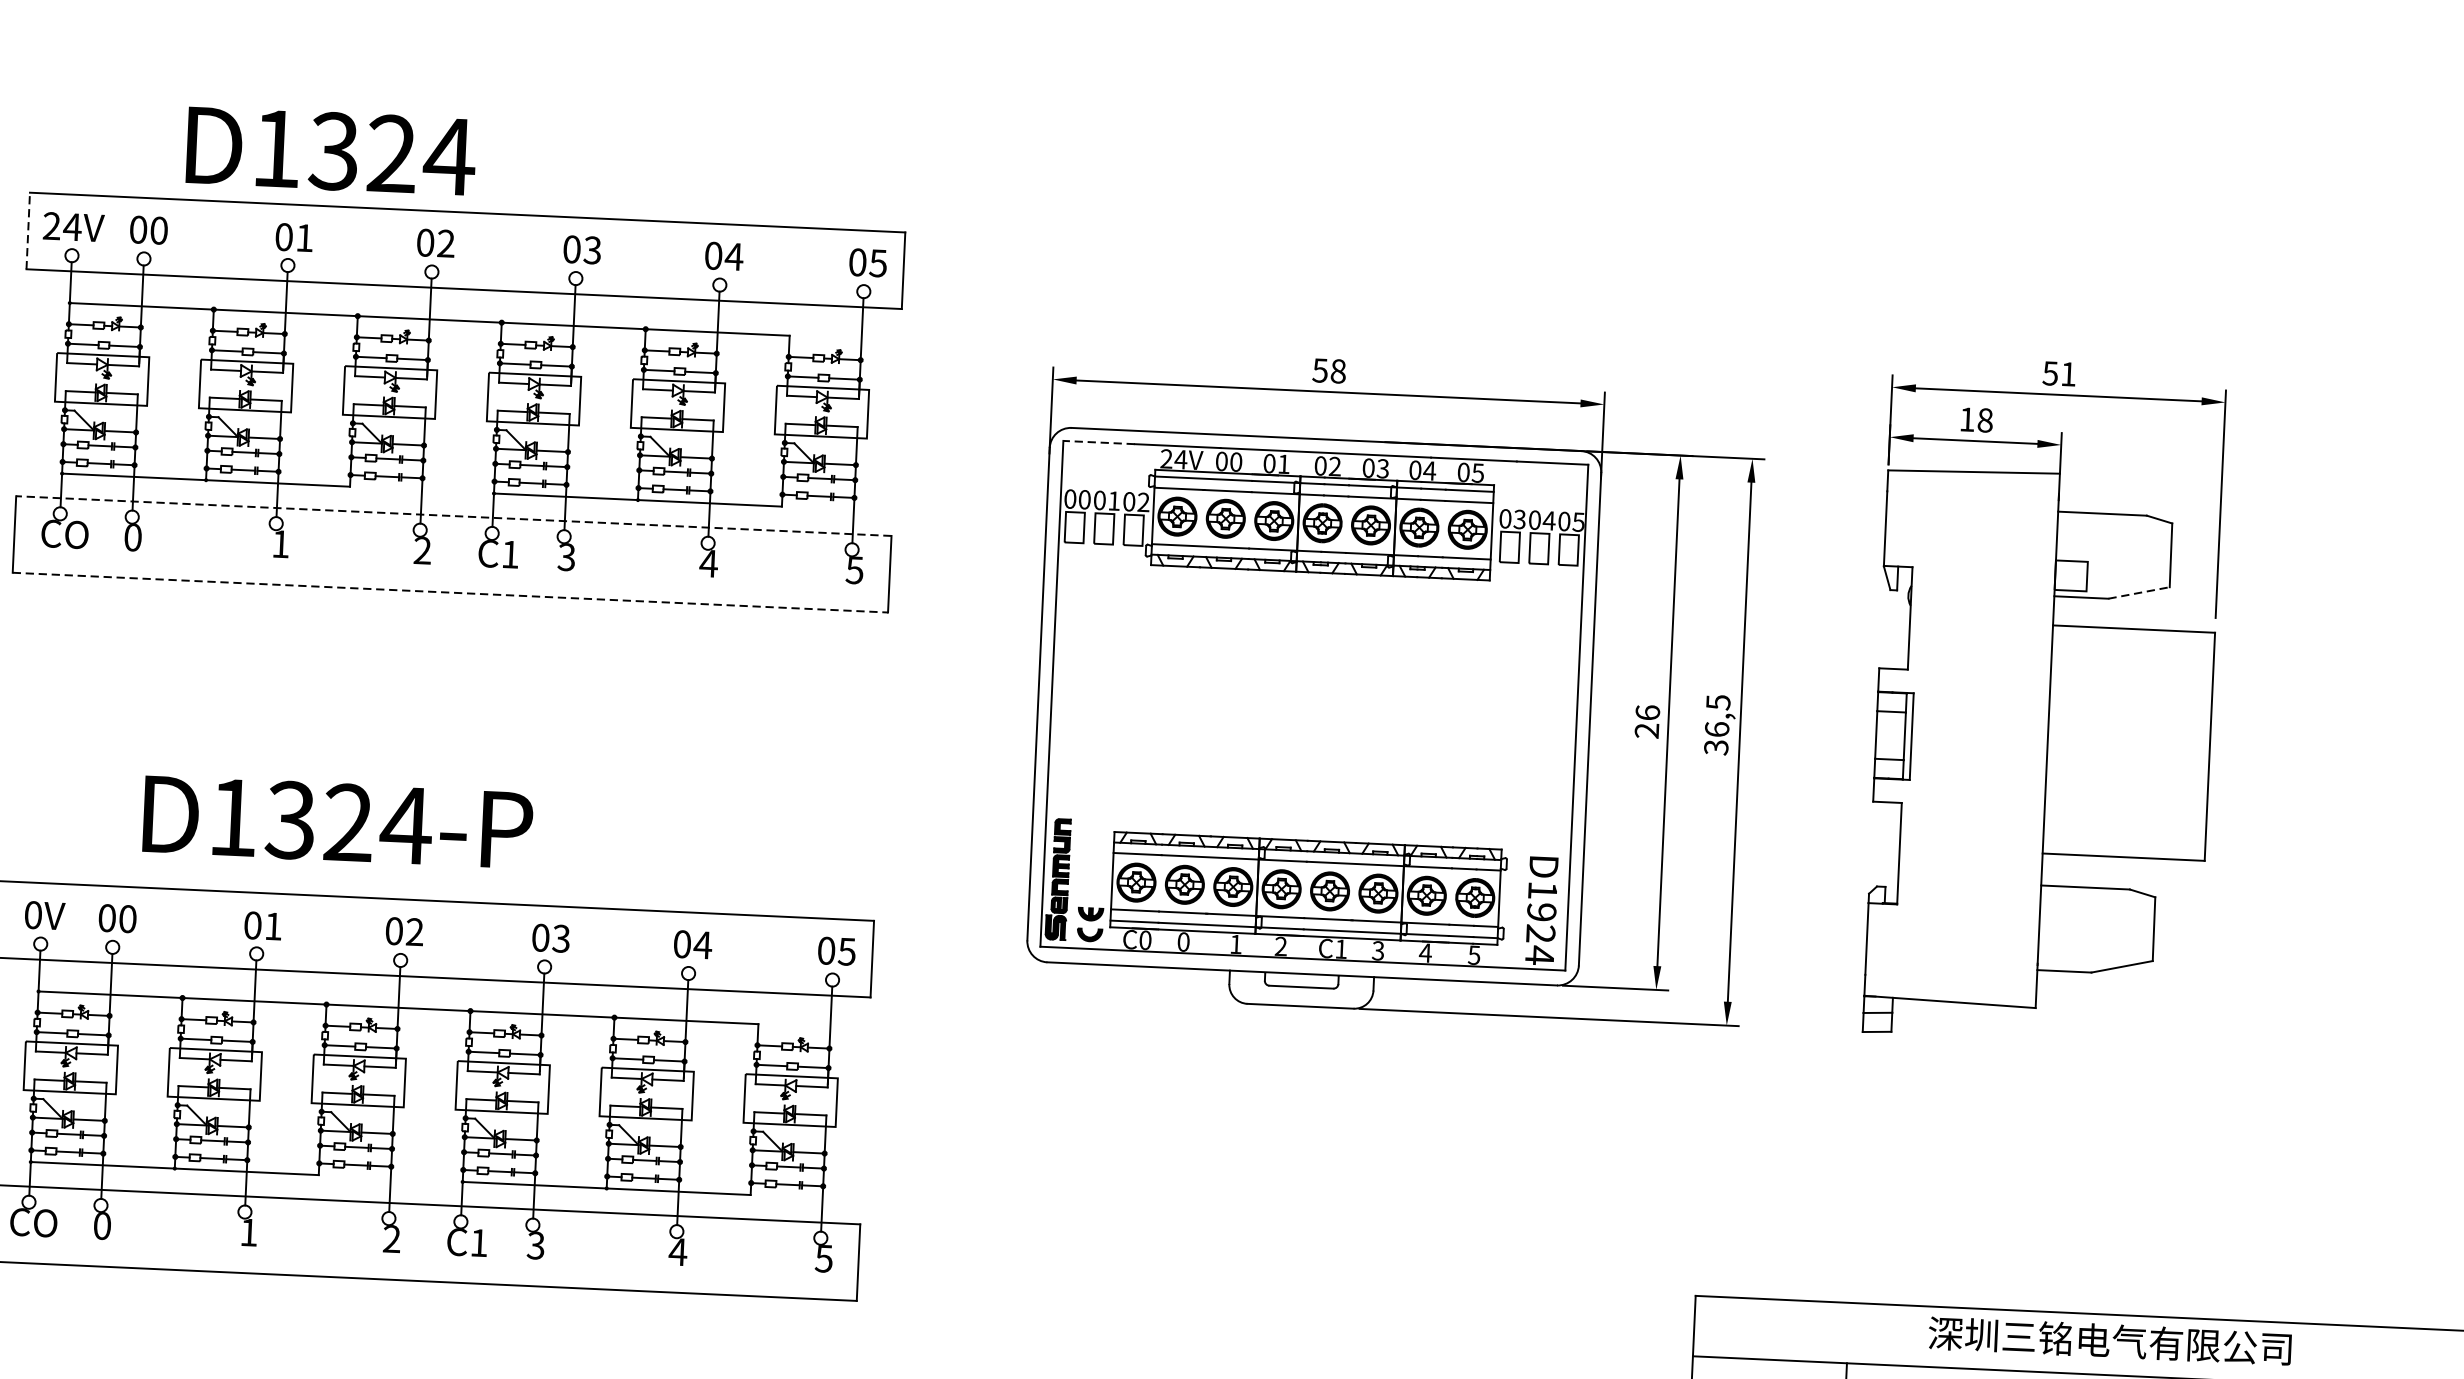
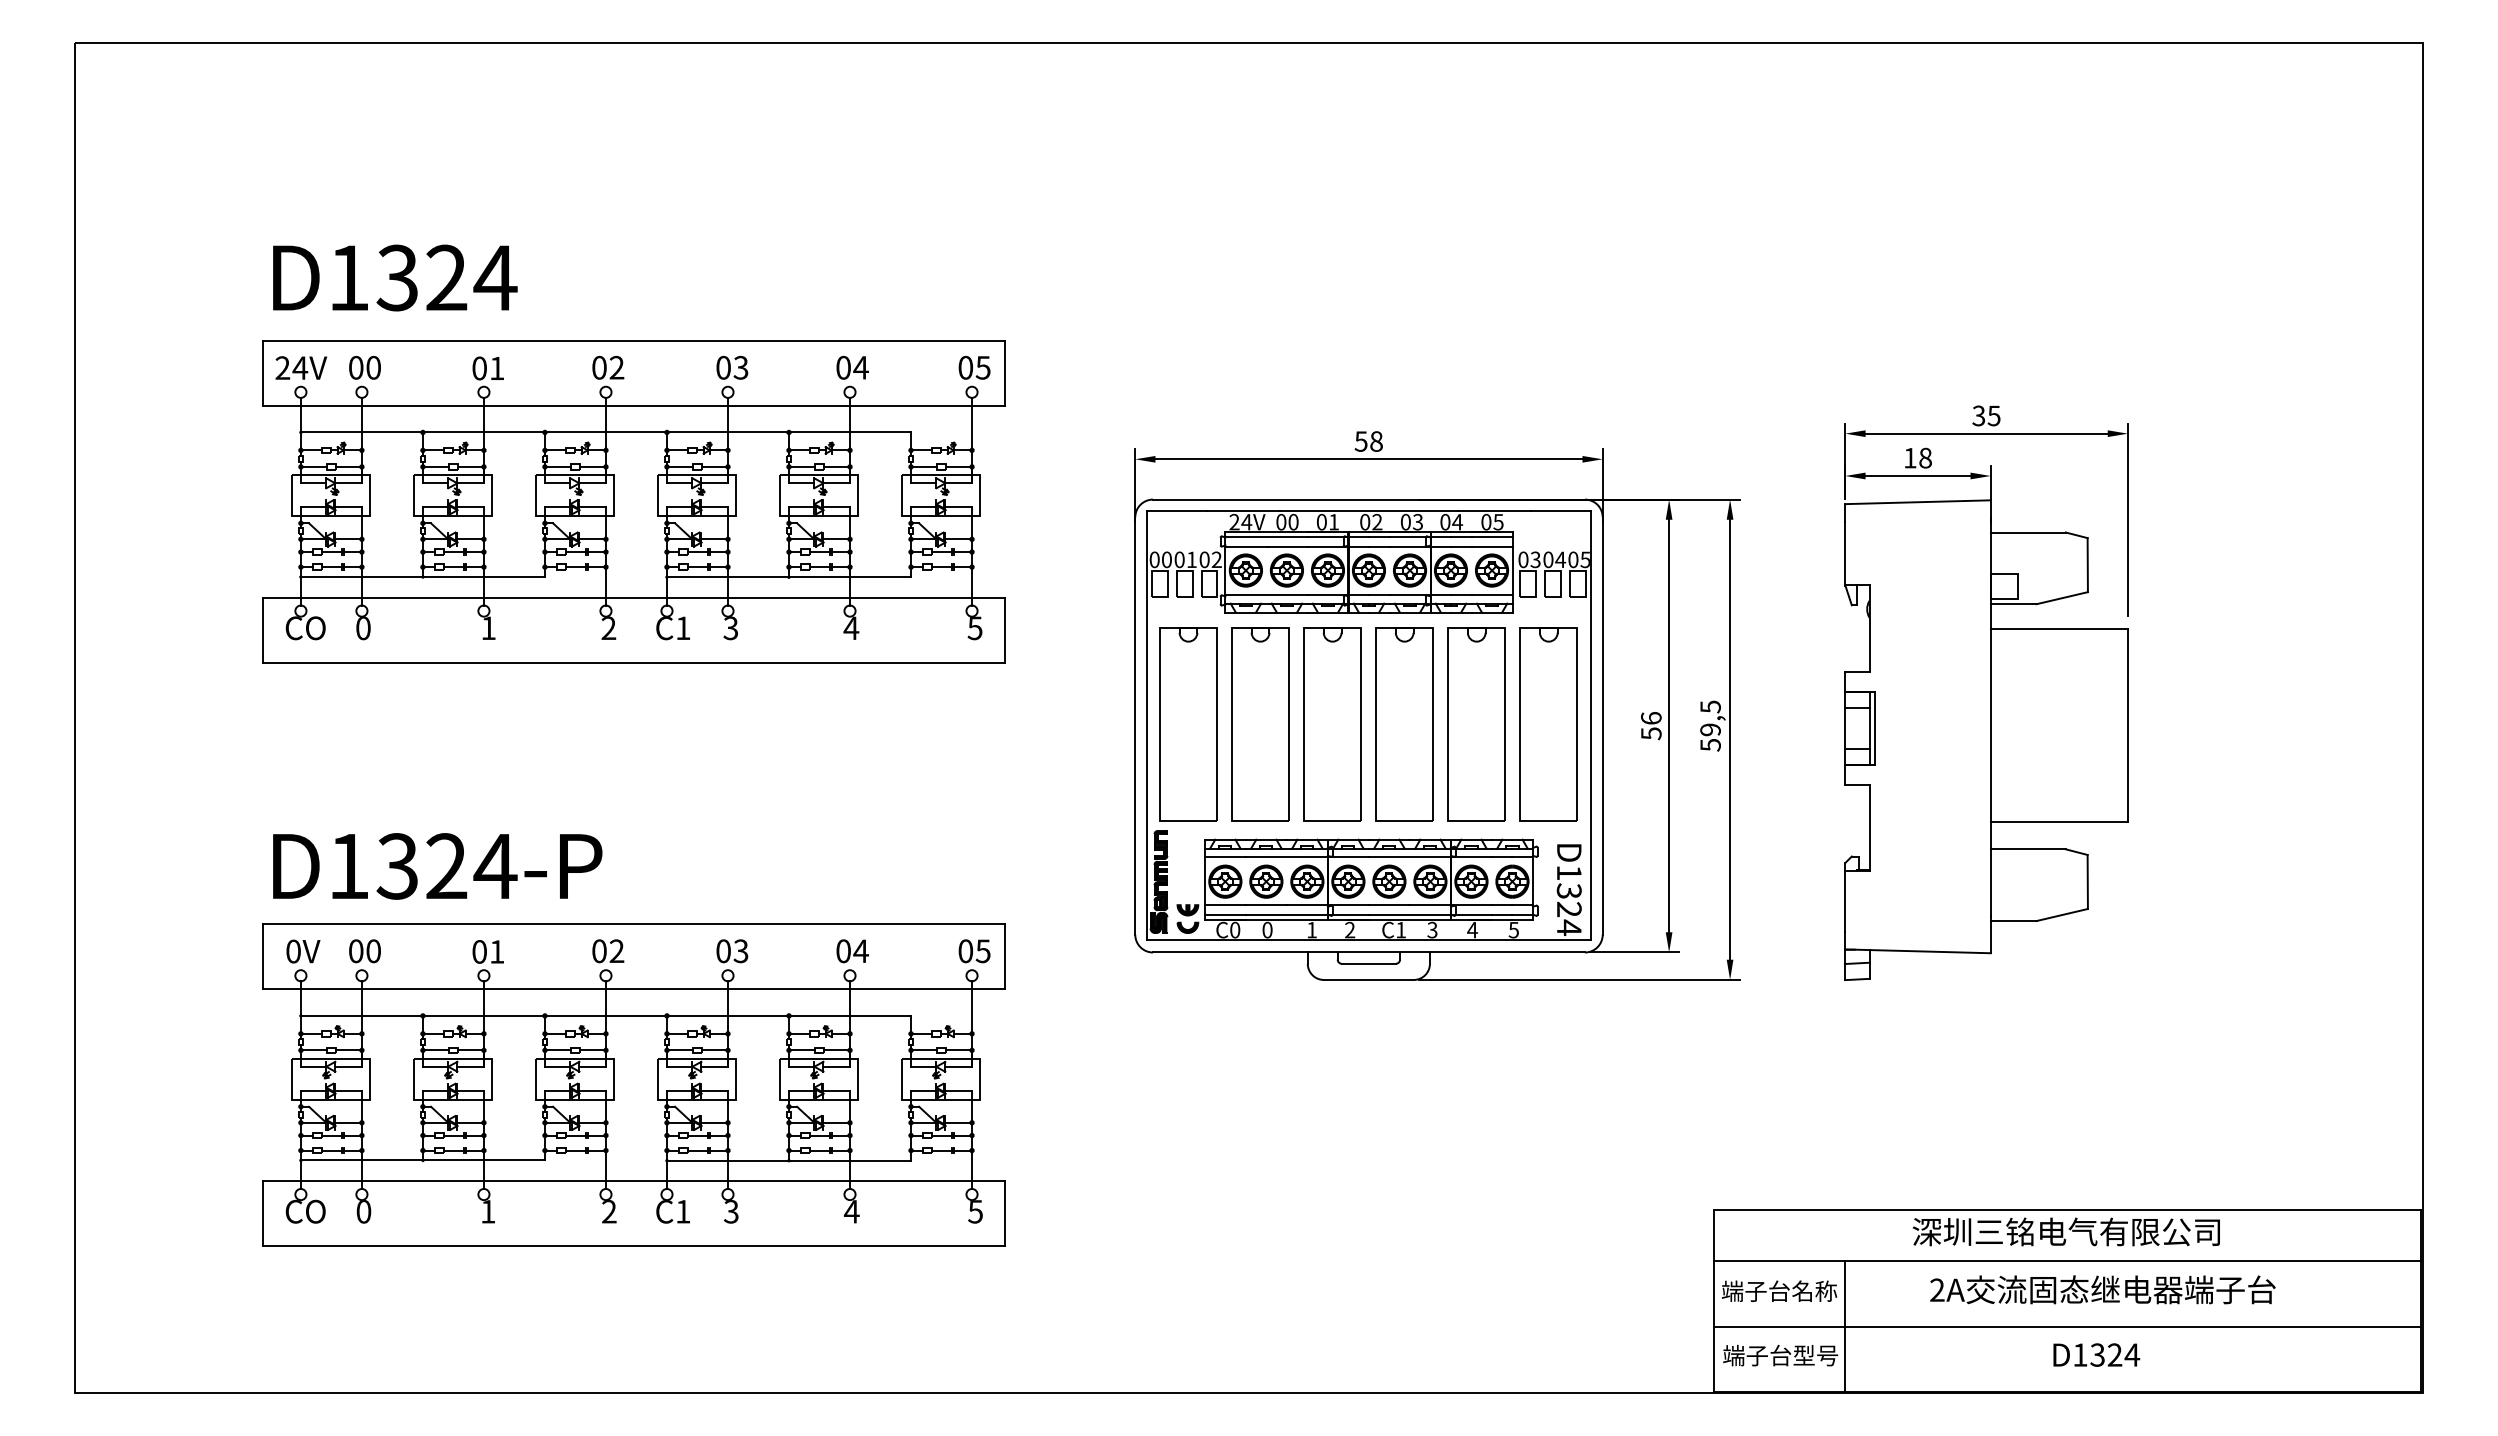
text: (331, 150) -> (395, 277), moved
line: (27, 230) -> (262, 372), dashed -> solid
text: (2059, 373) -> (1986, 415), 51 -> 35
line: (1098, 442) -> (1176, 510), dashed -> solid
line: (453, 515) -> (633, 597), dashed -> solid
line: (449, 592) -> (633, 662), dashed -> solid
line: (2139, 593) -> (2062, 598), dashed -> solid
part: (1305, 704) -> (1361, 724), added
text: (1647, 730) -> (1651, 733), 26 -> 56
text: (1716, 737) -> (1710, 736), 36,5 -> 59,5
text: (337, 822) -> (437, 866), moved
text: (1540, 911) -> (1568, 890), D1924 -> D1324

